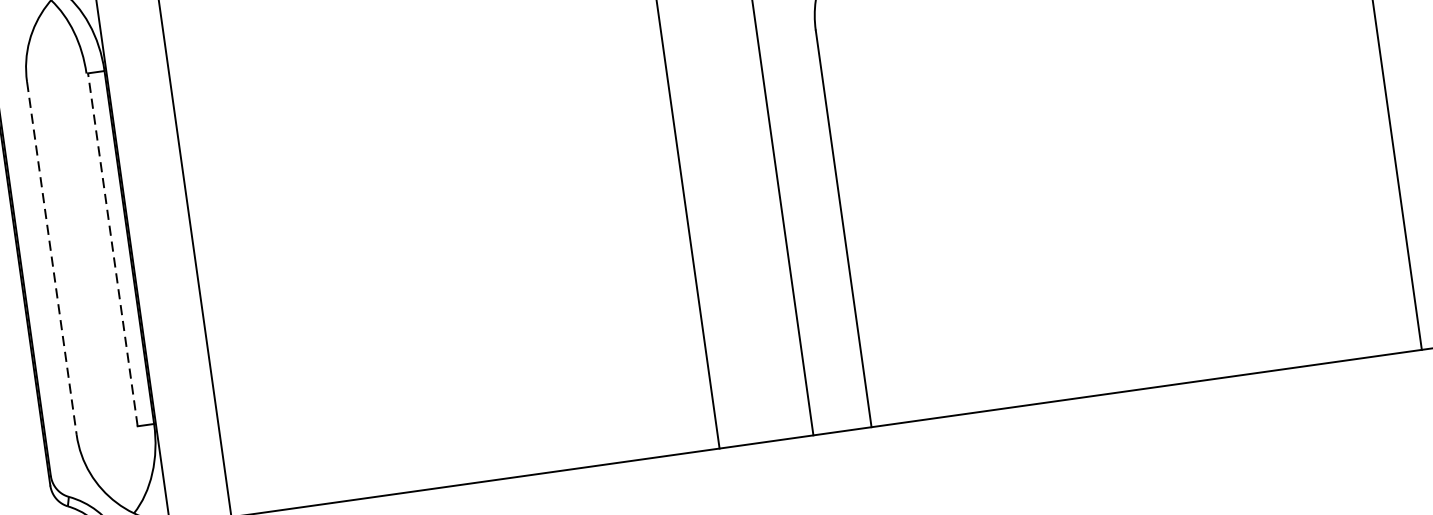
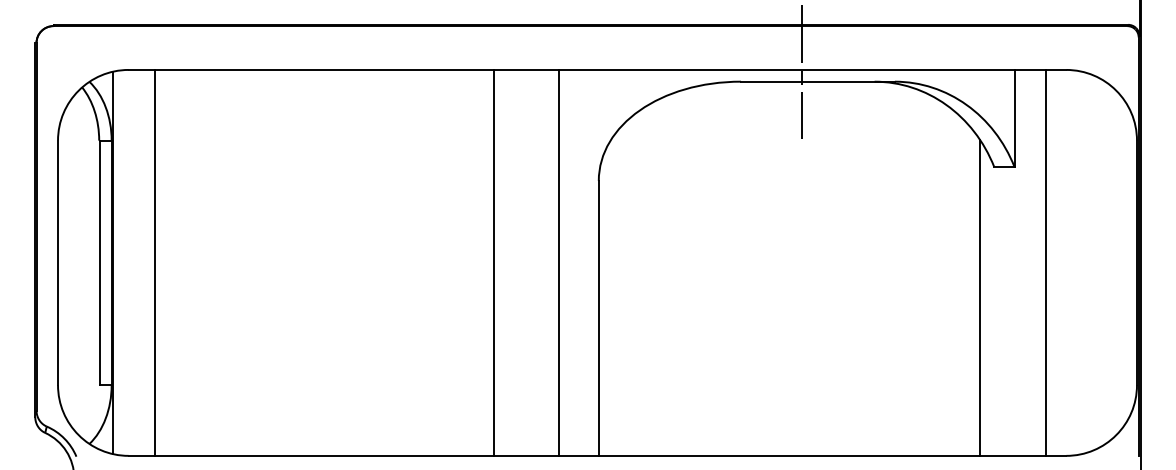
line: (113, 249) -> (100, 262), dashed -> solid
line: (52, 259) -> (58, 263), dashed -> solid

